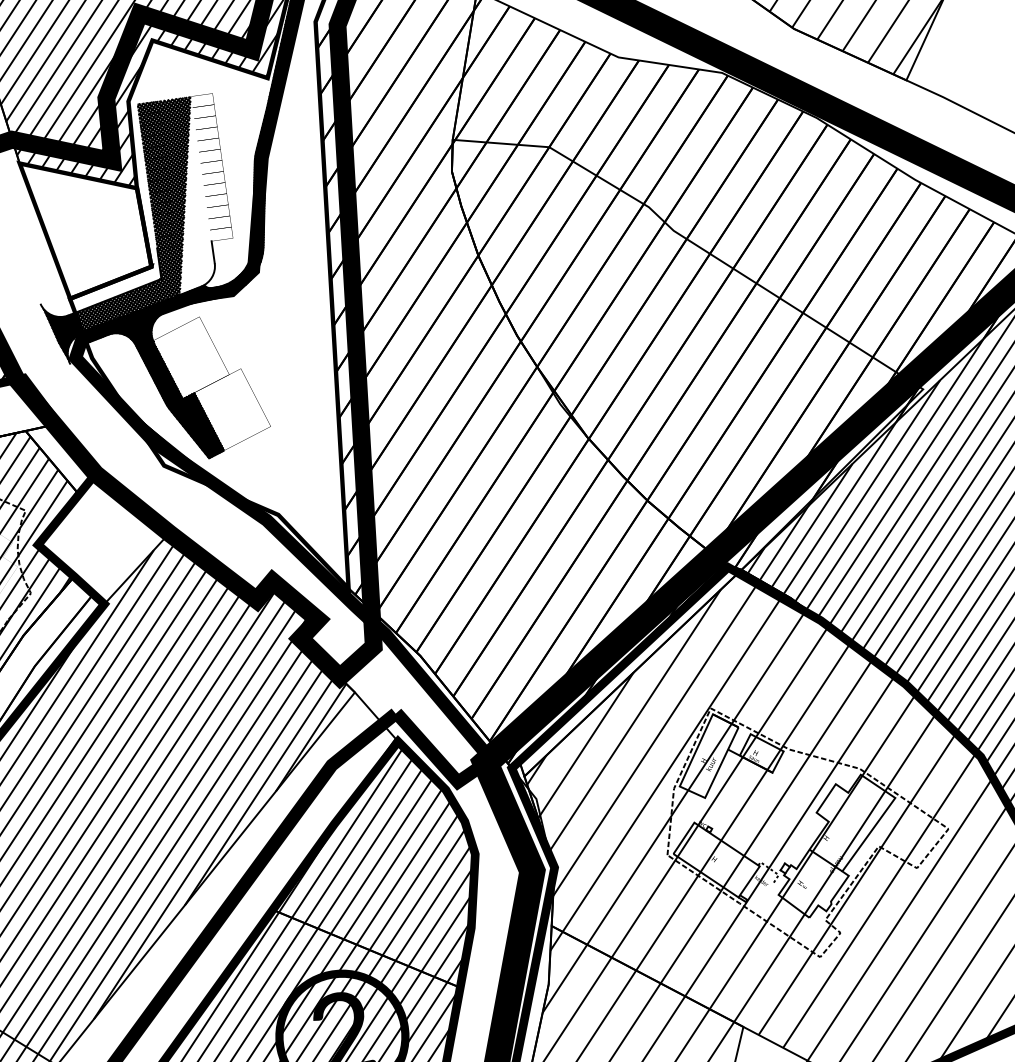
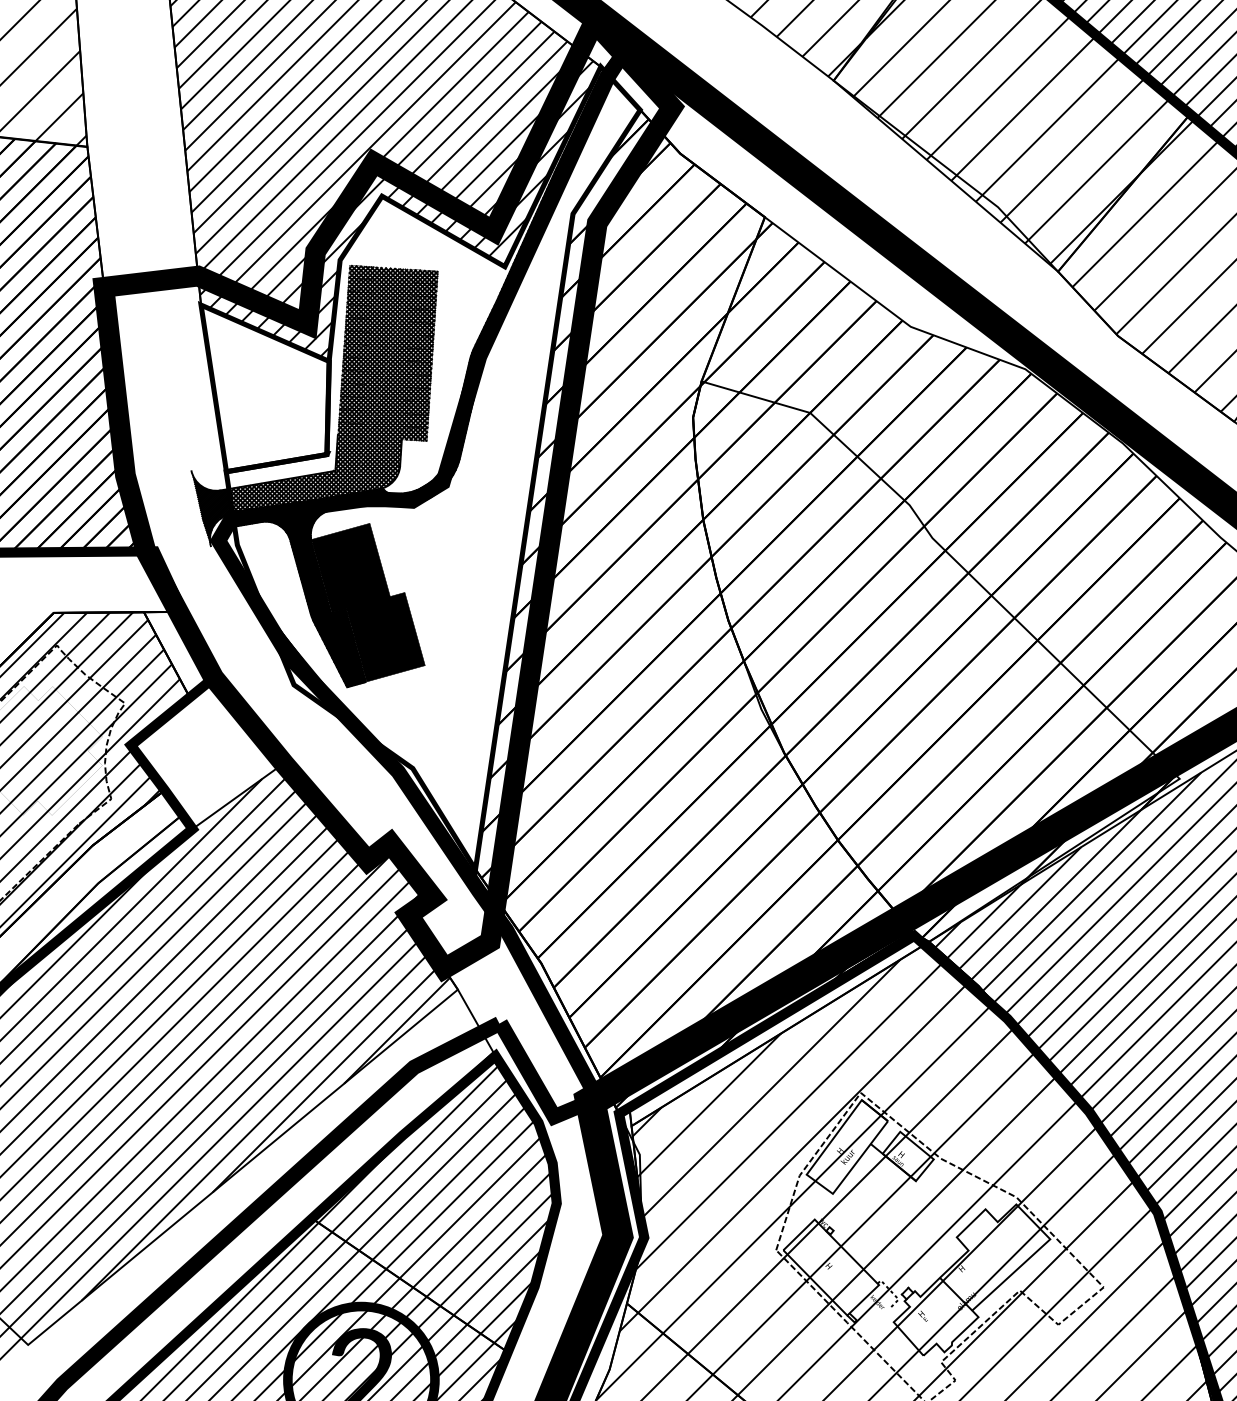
hatch: (196, 193) -> (395, 381), added
fill: (212, 383) -> (368, 602), added

